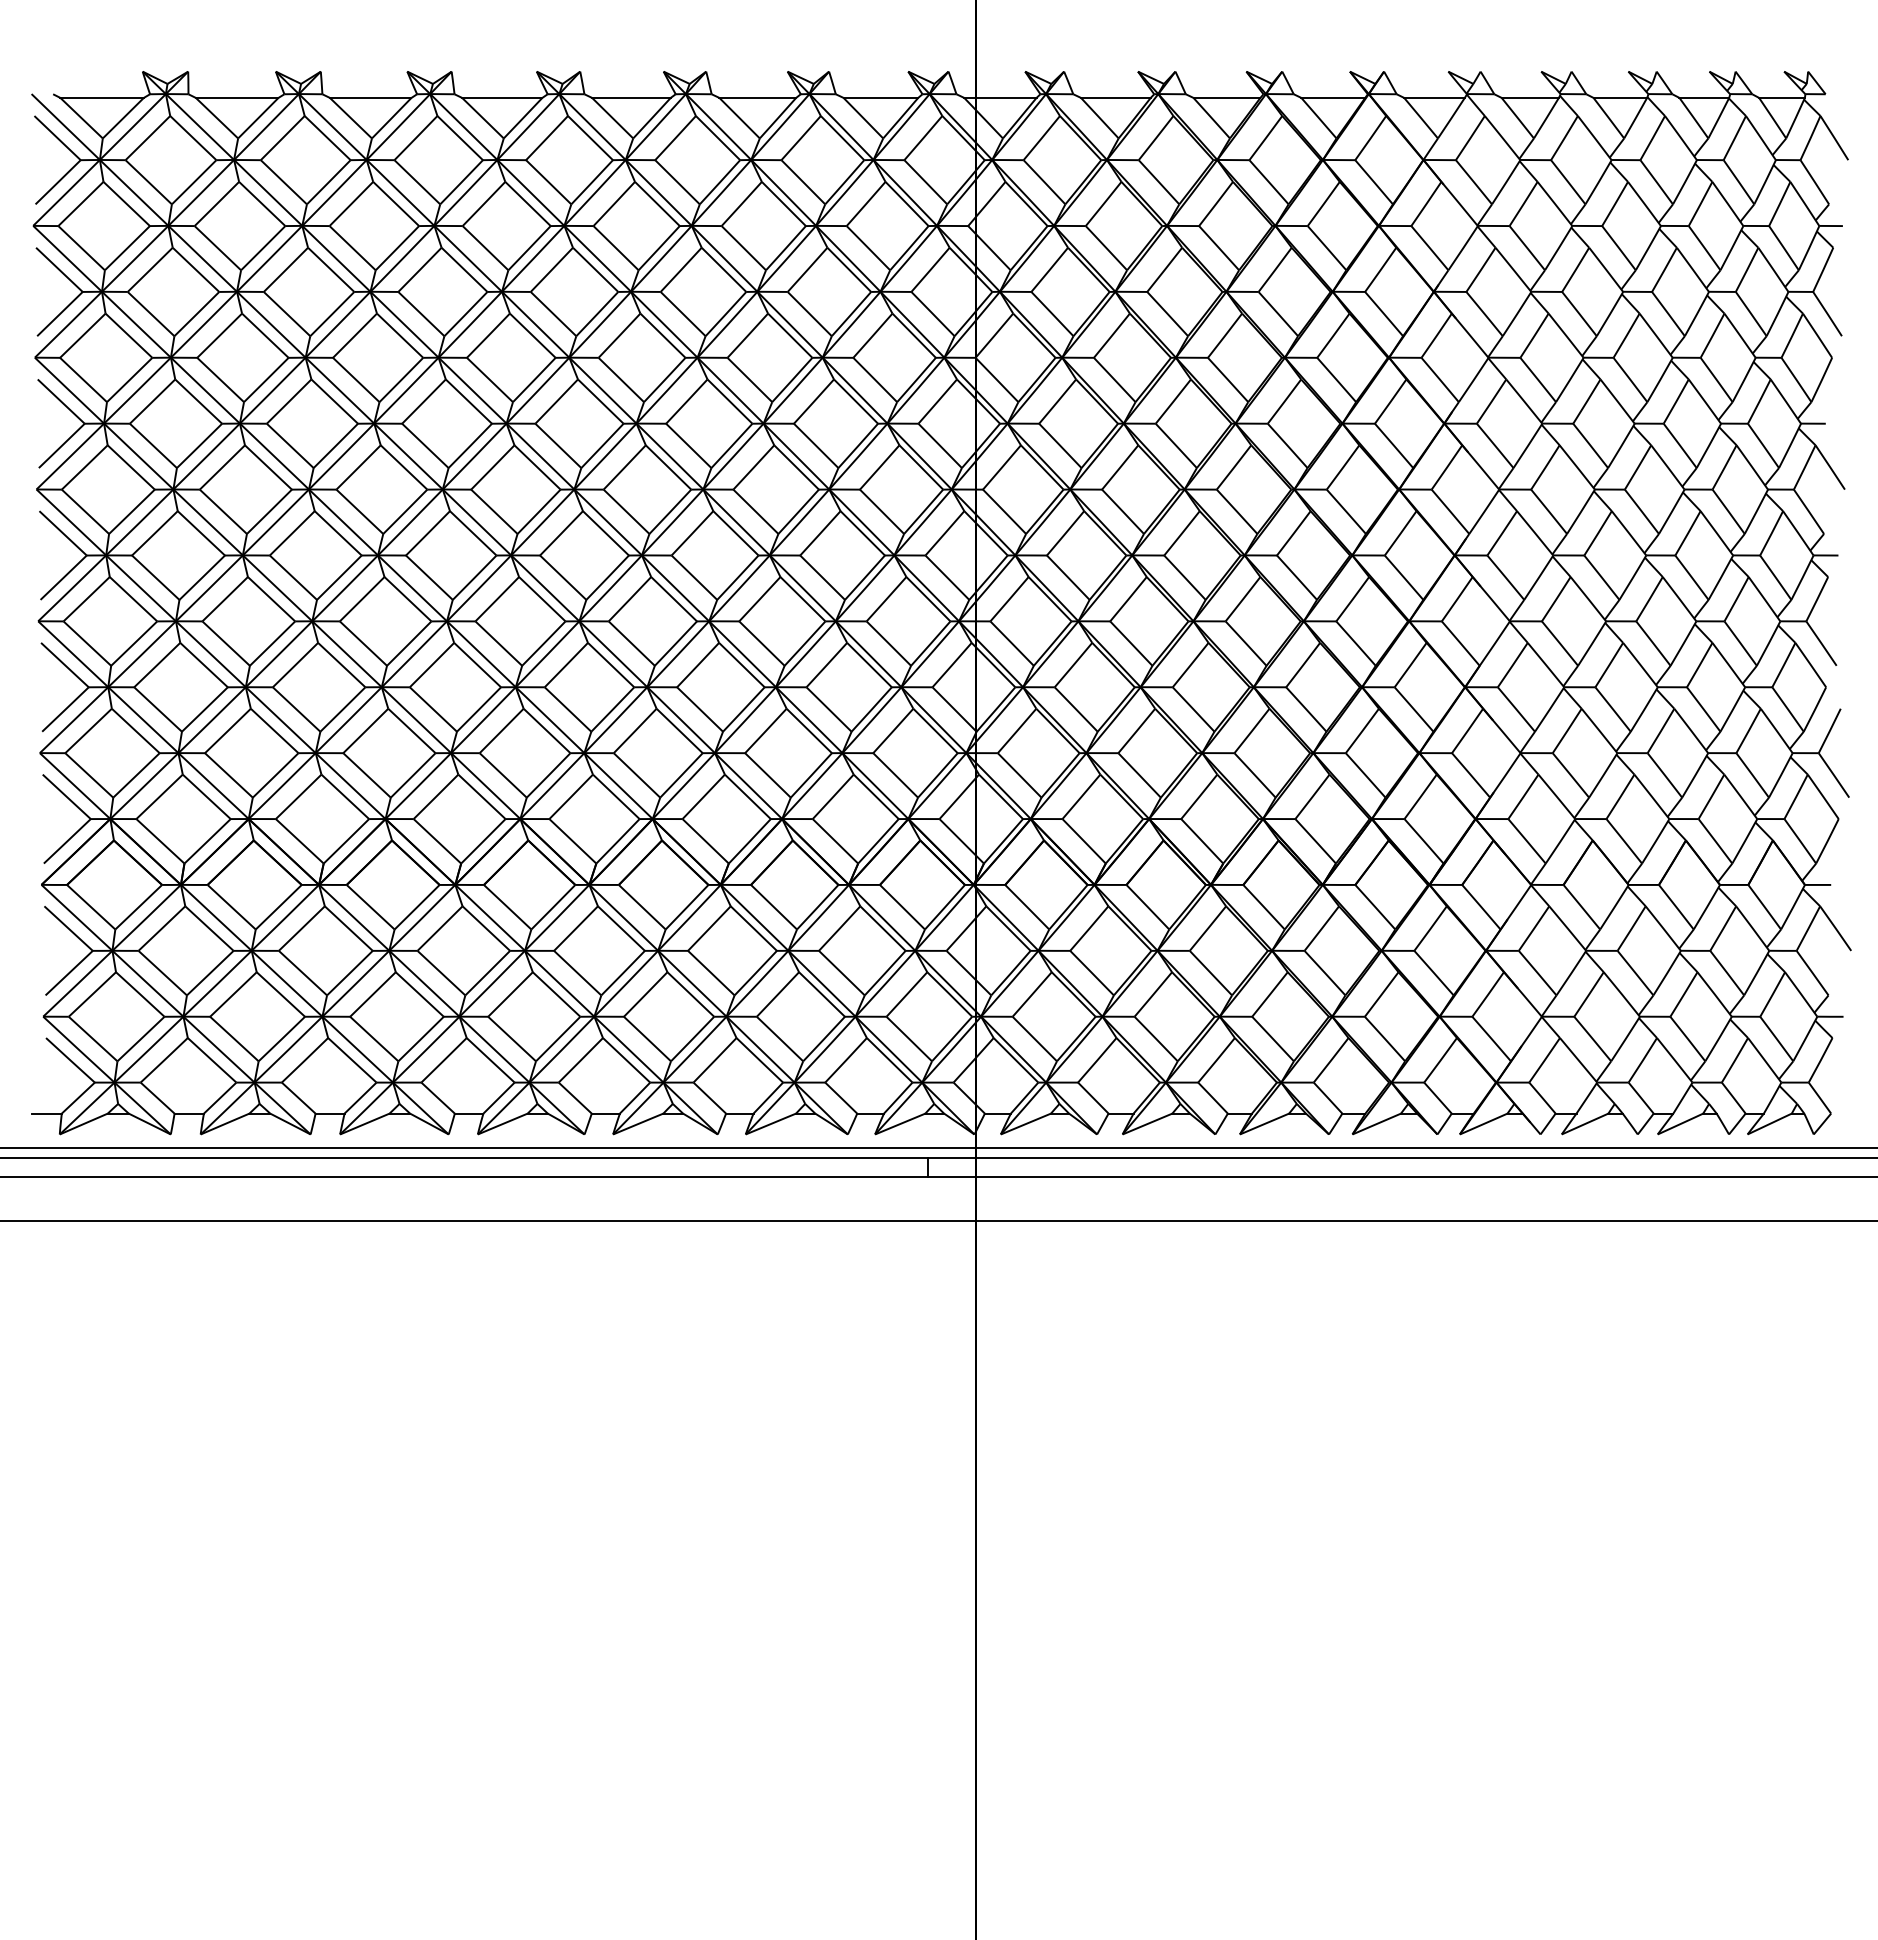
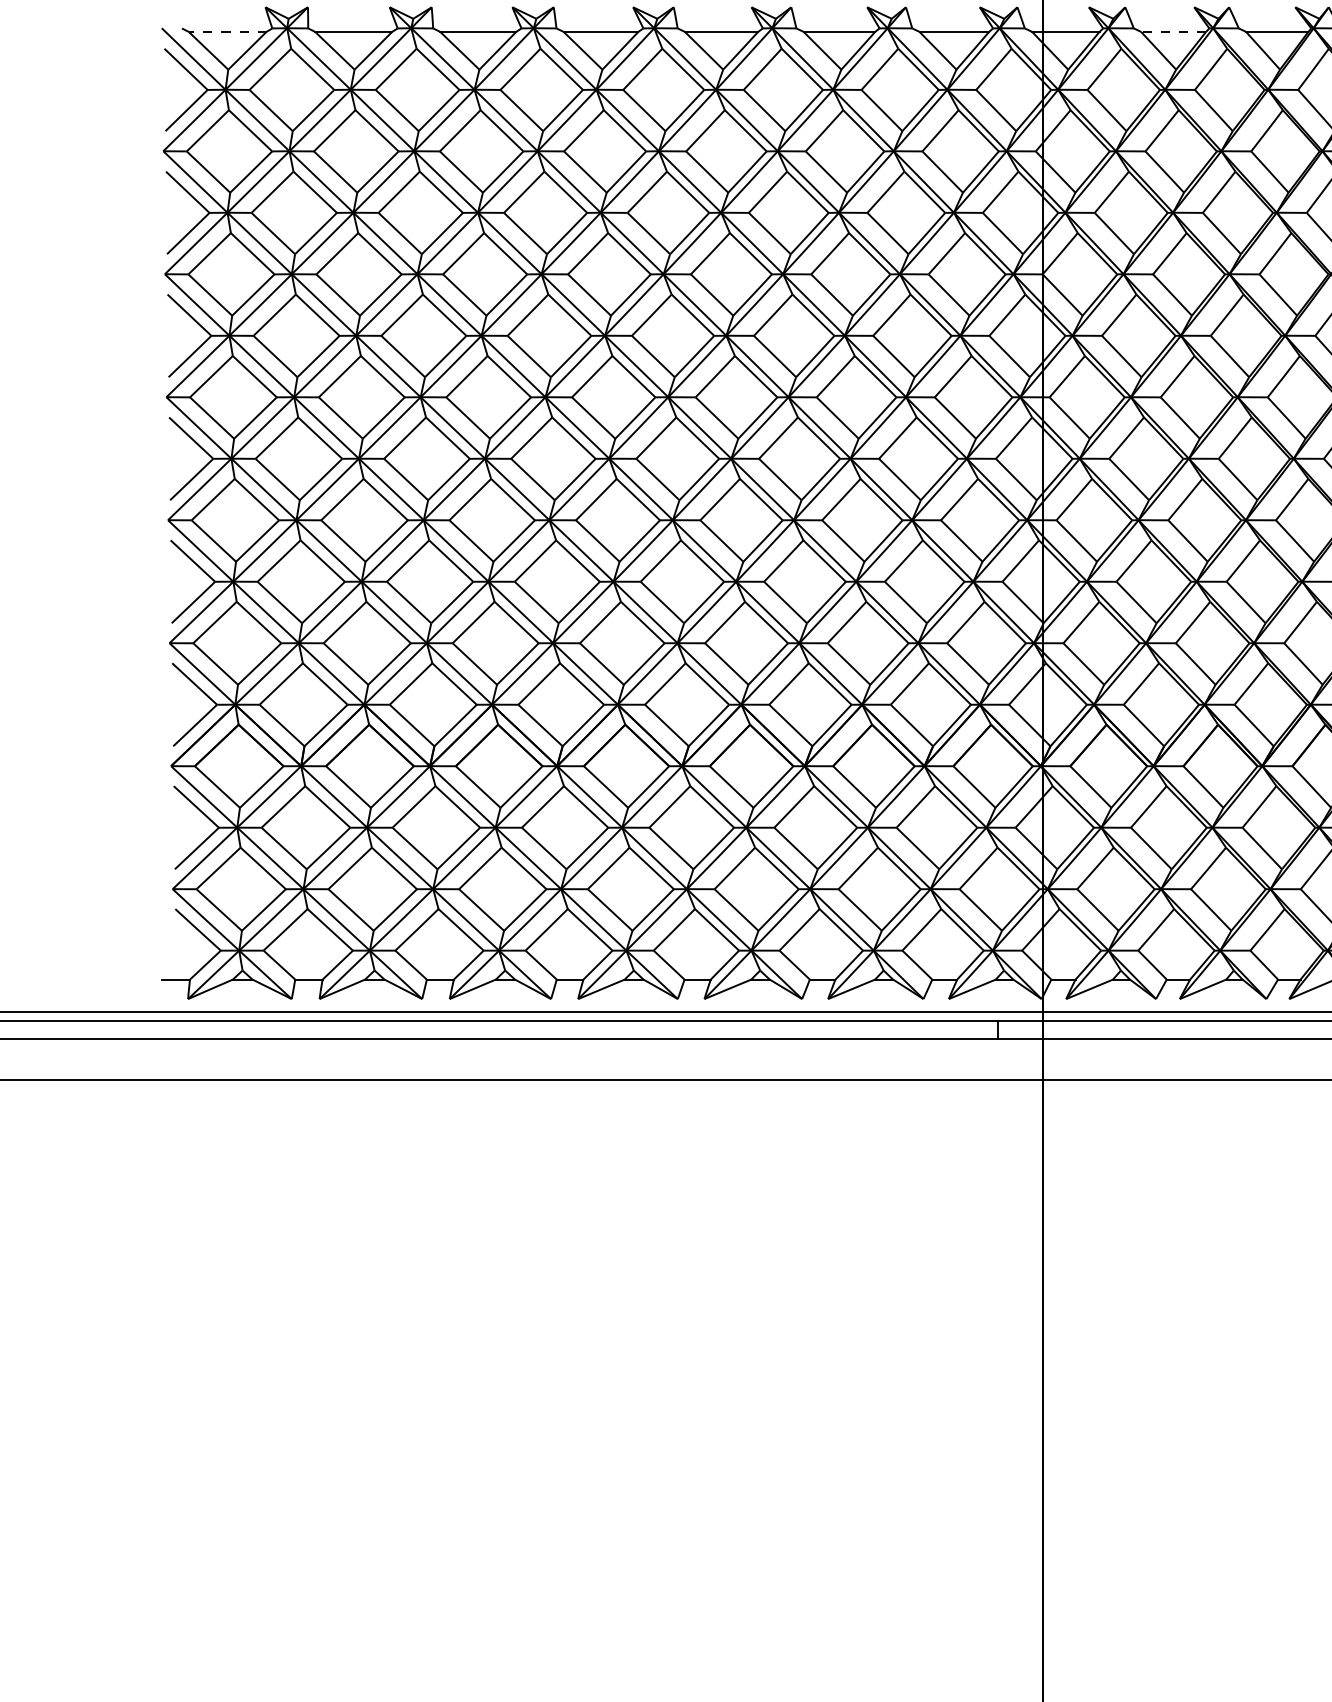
line: (102, 97) -> (227, 31), solid -> dashed
line: (1115, 97) -> (1173, 31), solid -> dashed

